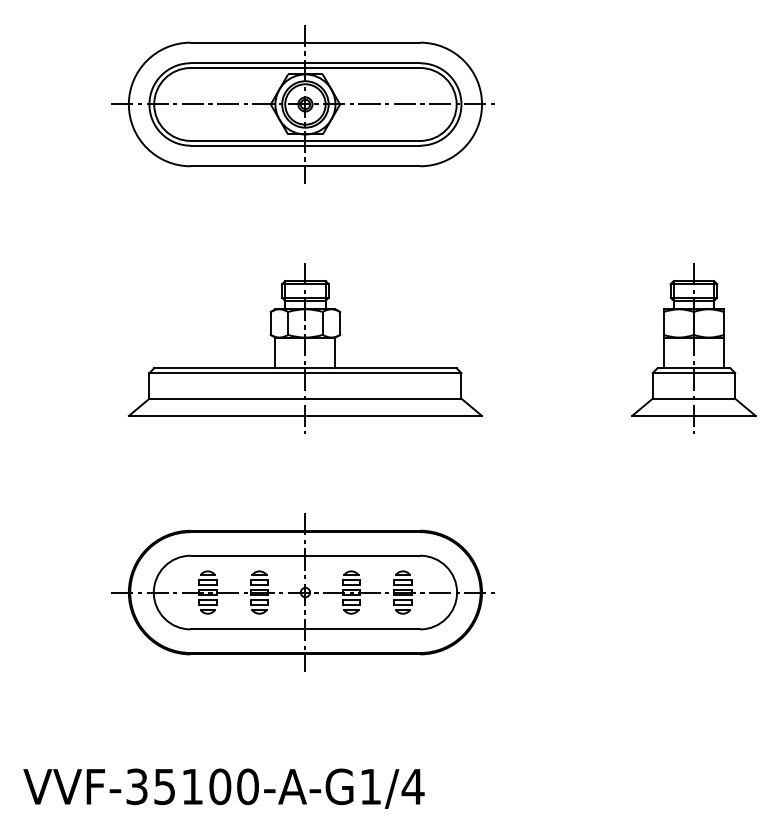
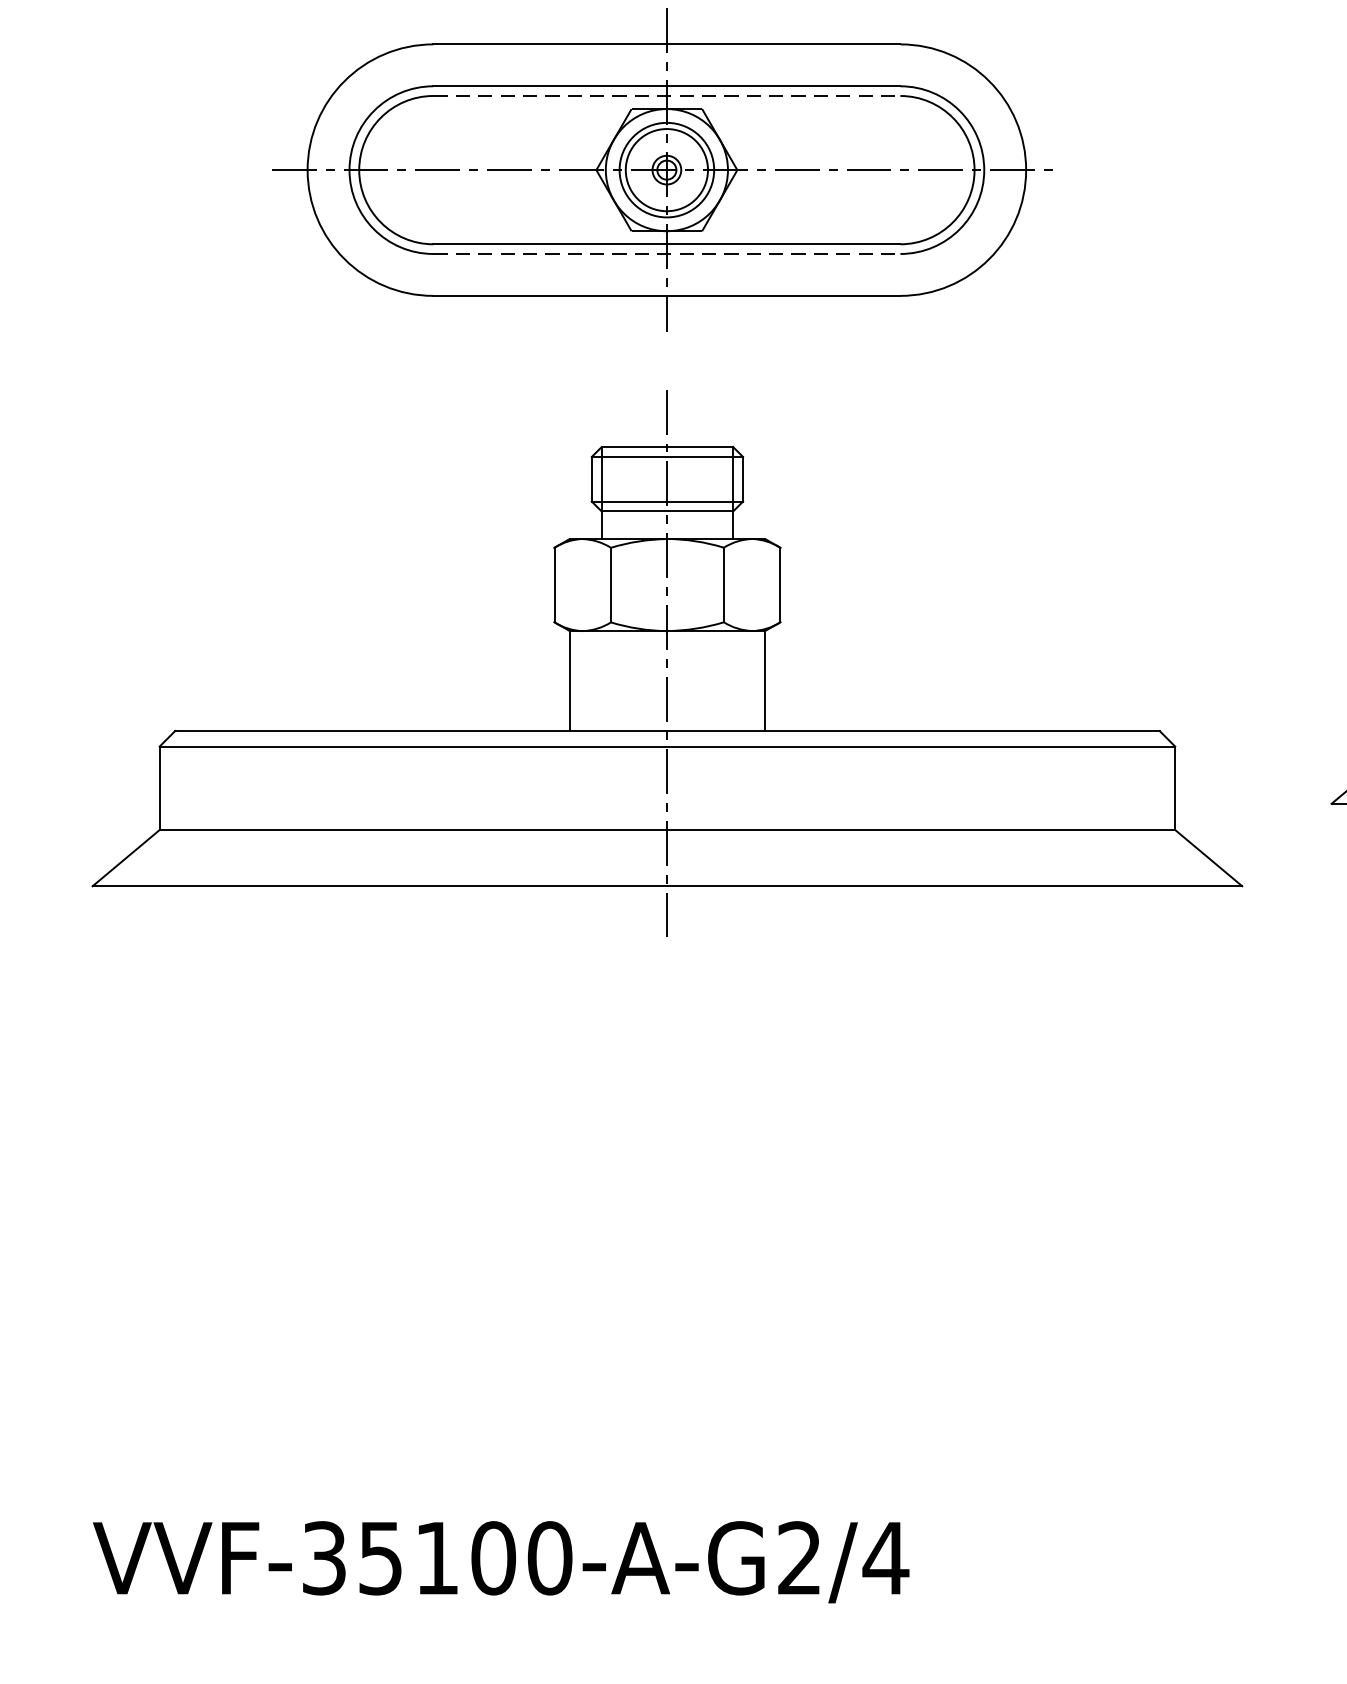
line: (305, 68) -> (666, 96), solid -> dashed
line: (305, 145) -> (666, 253), solid -> dashed
part: (304, 348) -> (664, 666), size x1.6
part: (302, 592) -> (660, 1162), removed
text: (370, 786) -> (799, 1557), VVF-35100-A-G1/4 -> VVF-35100-A-G2/4

